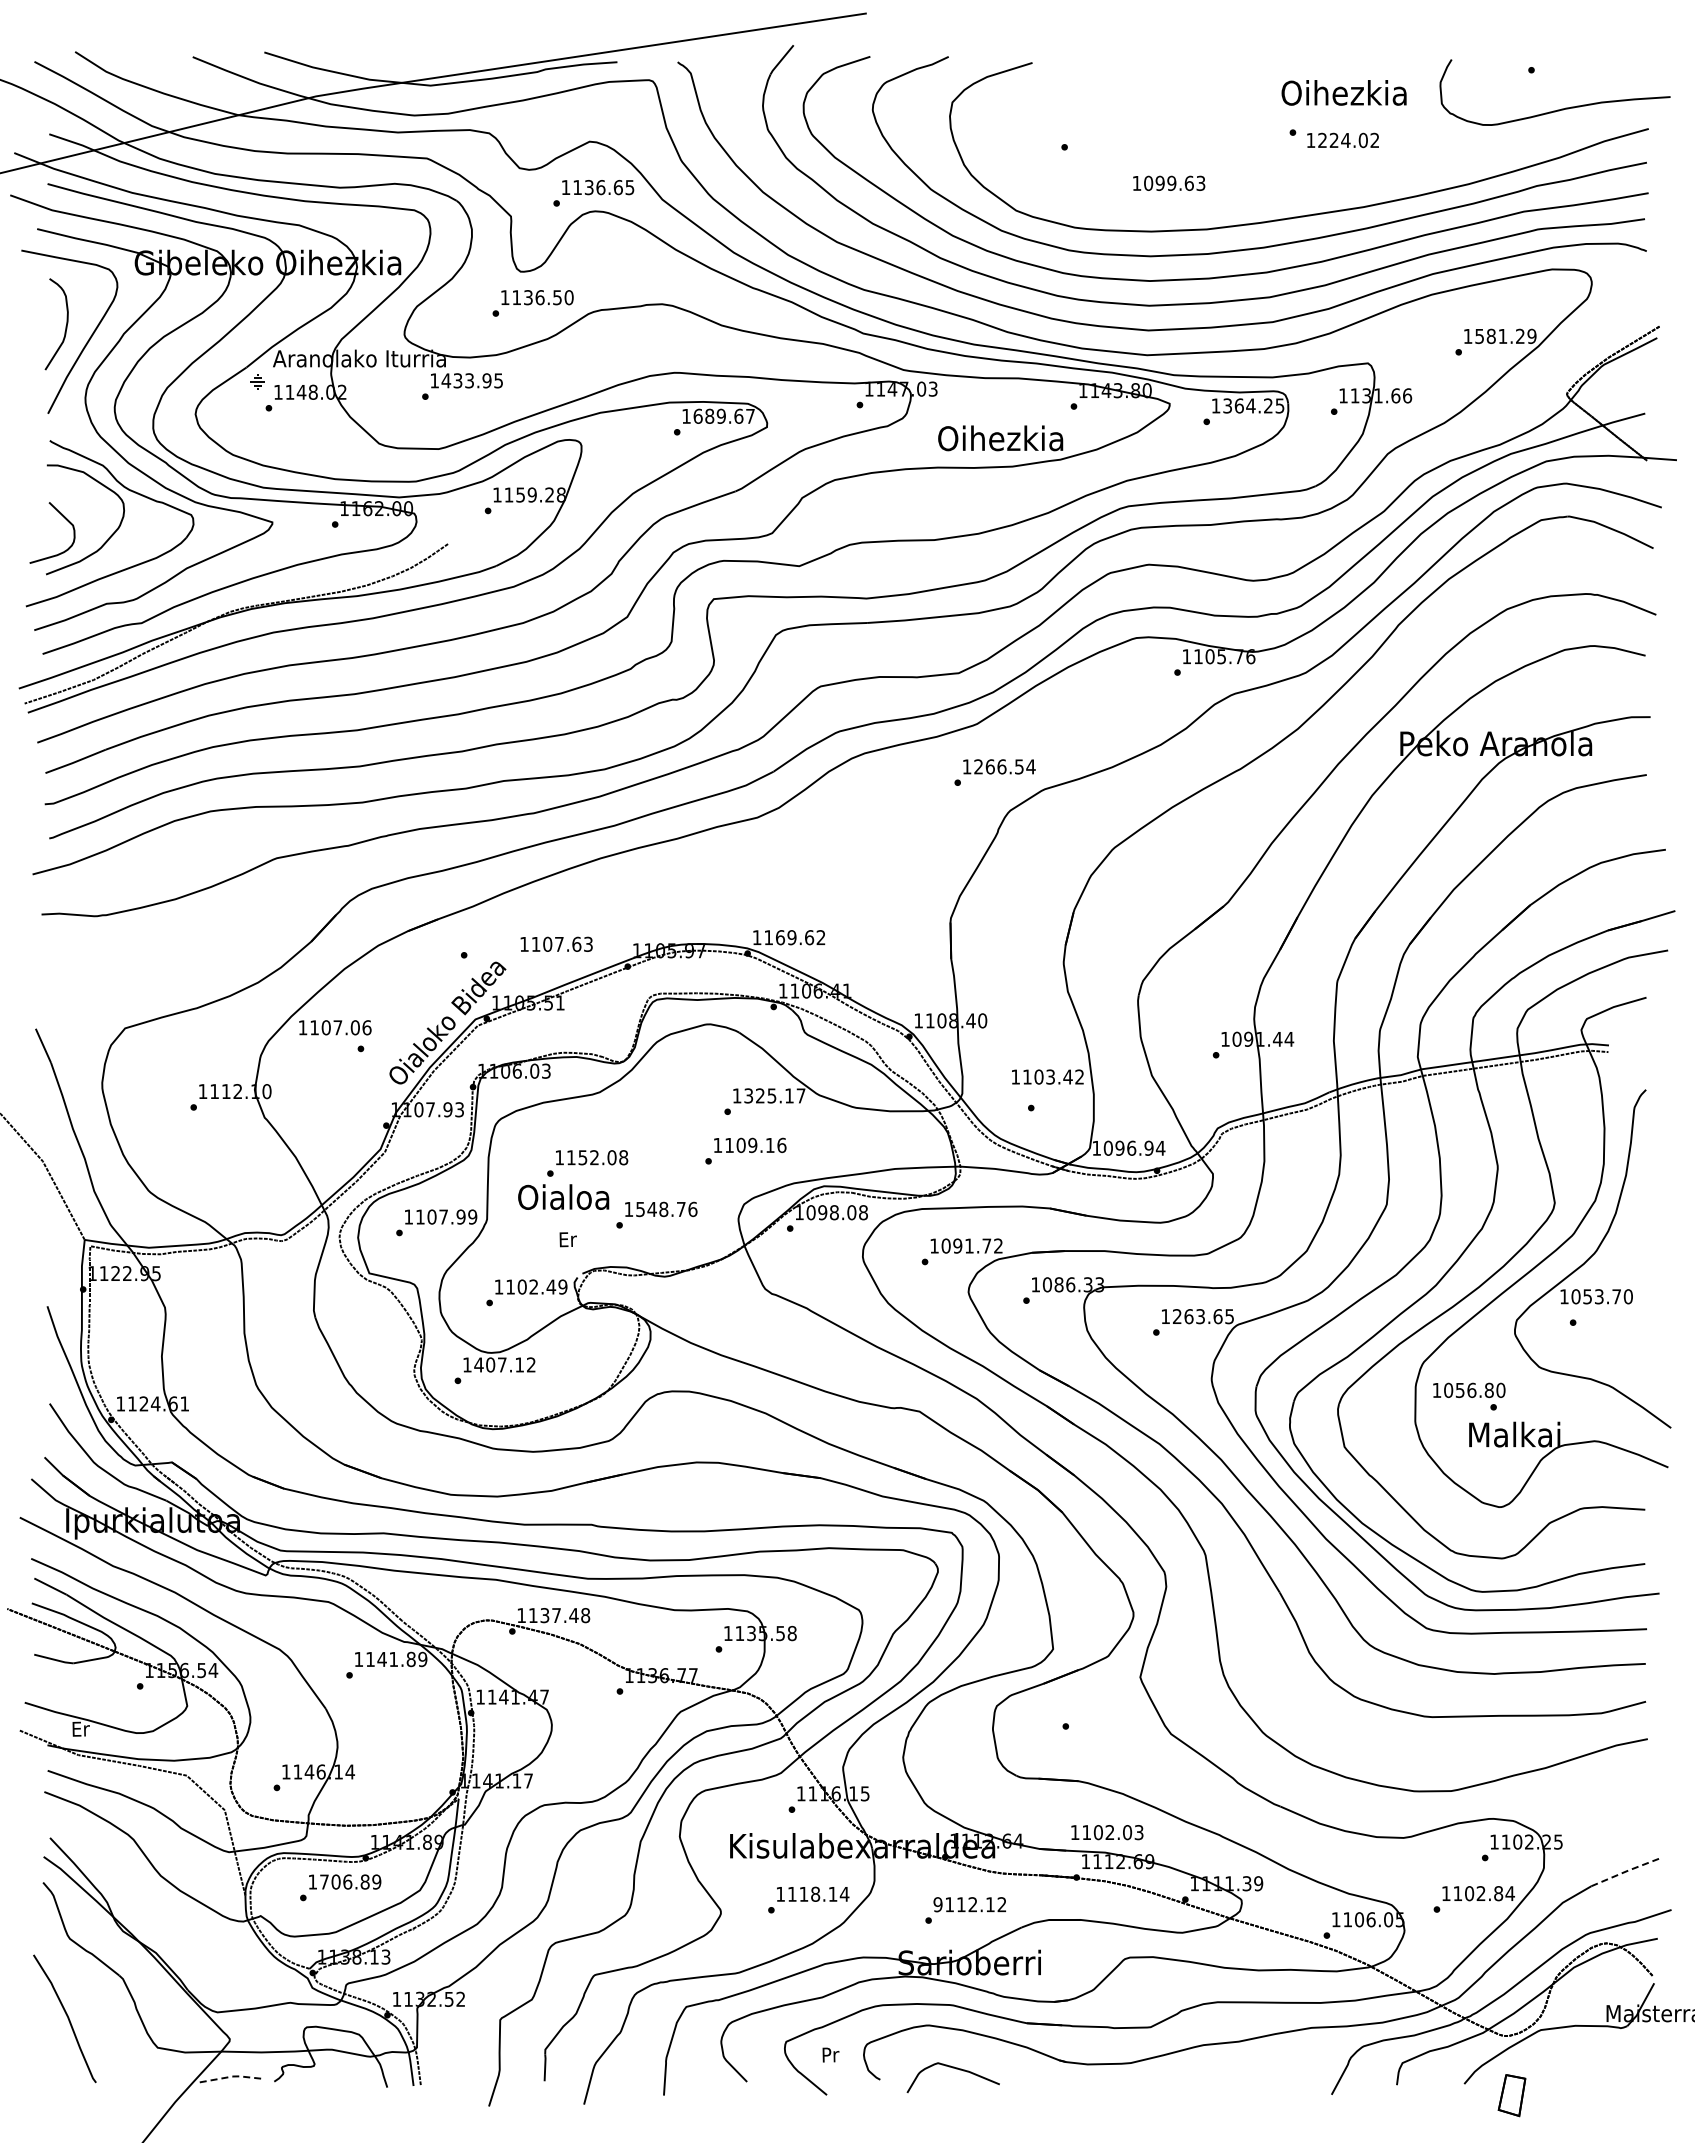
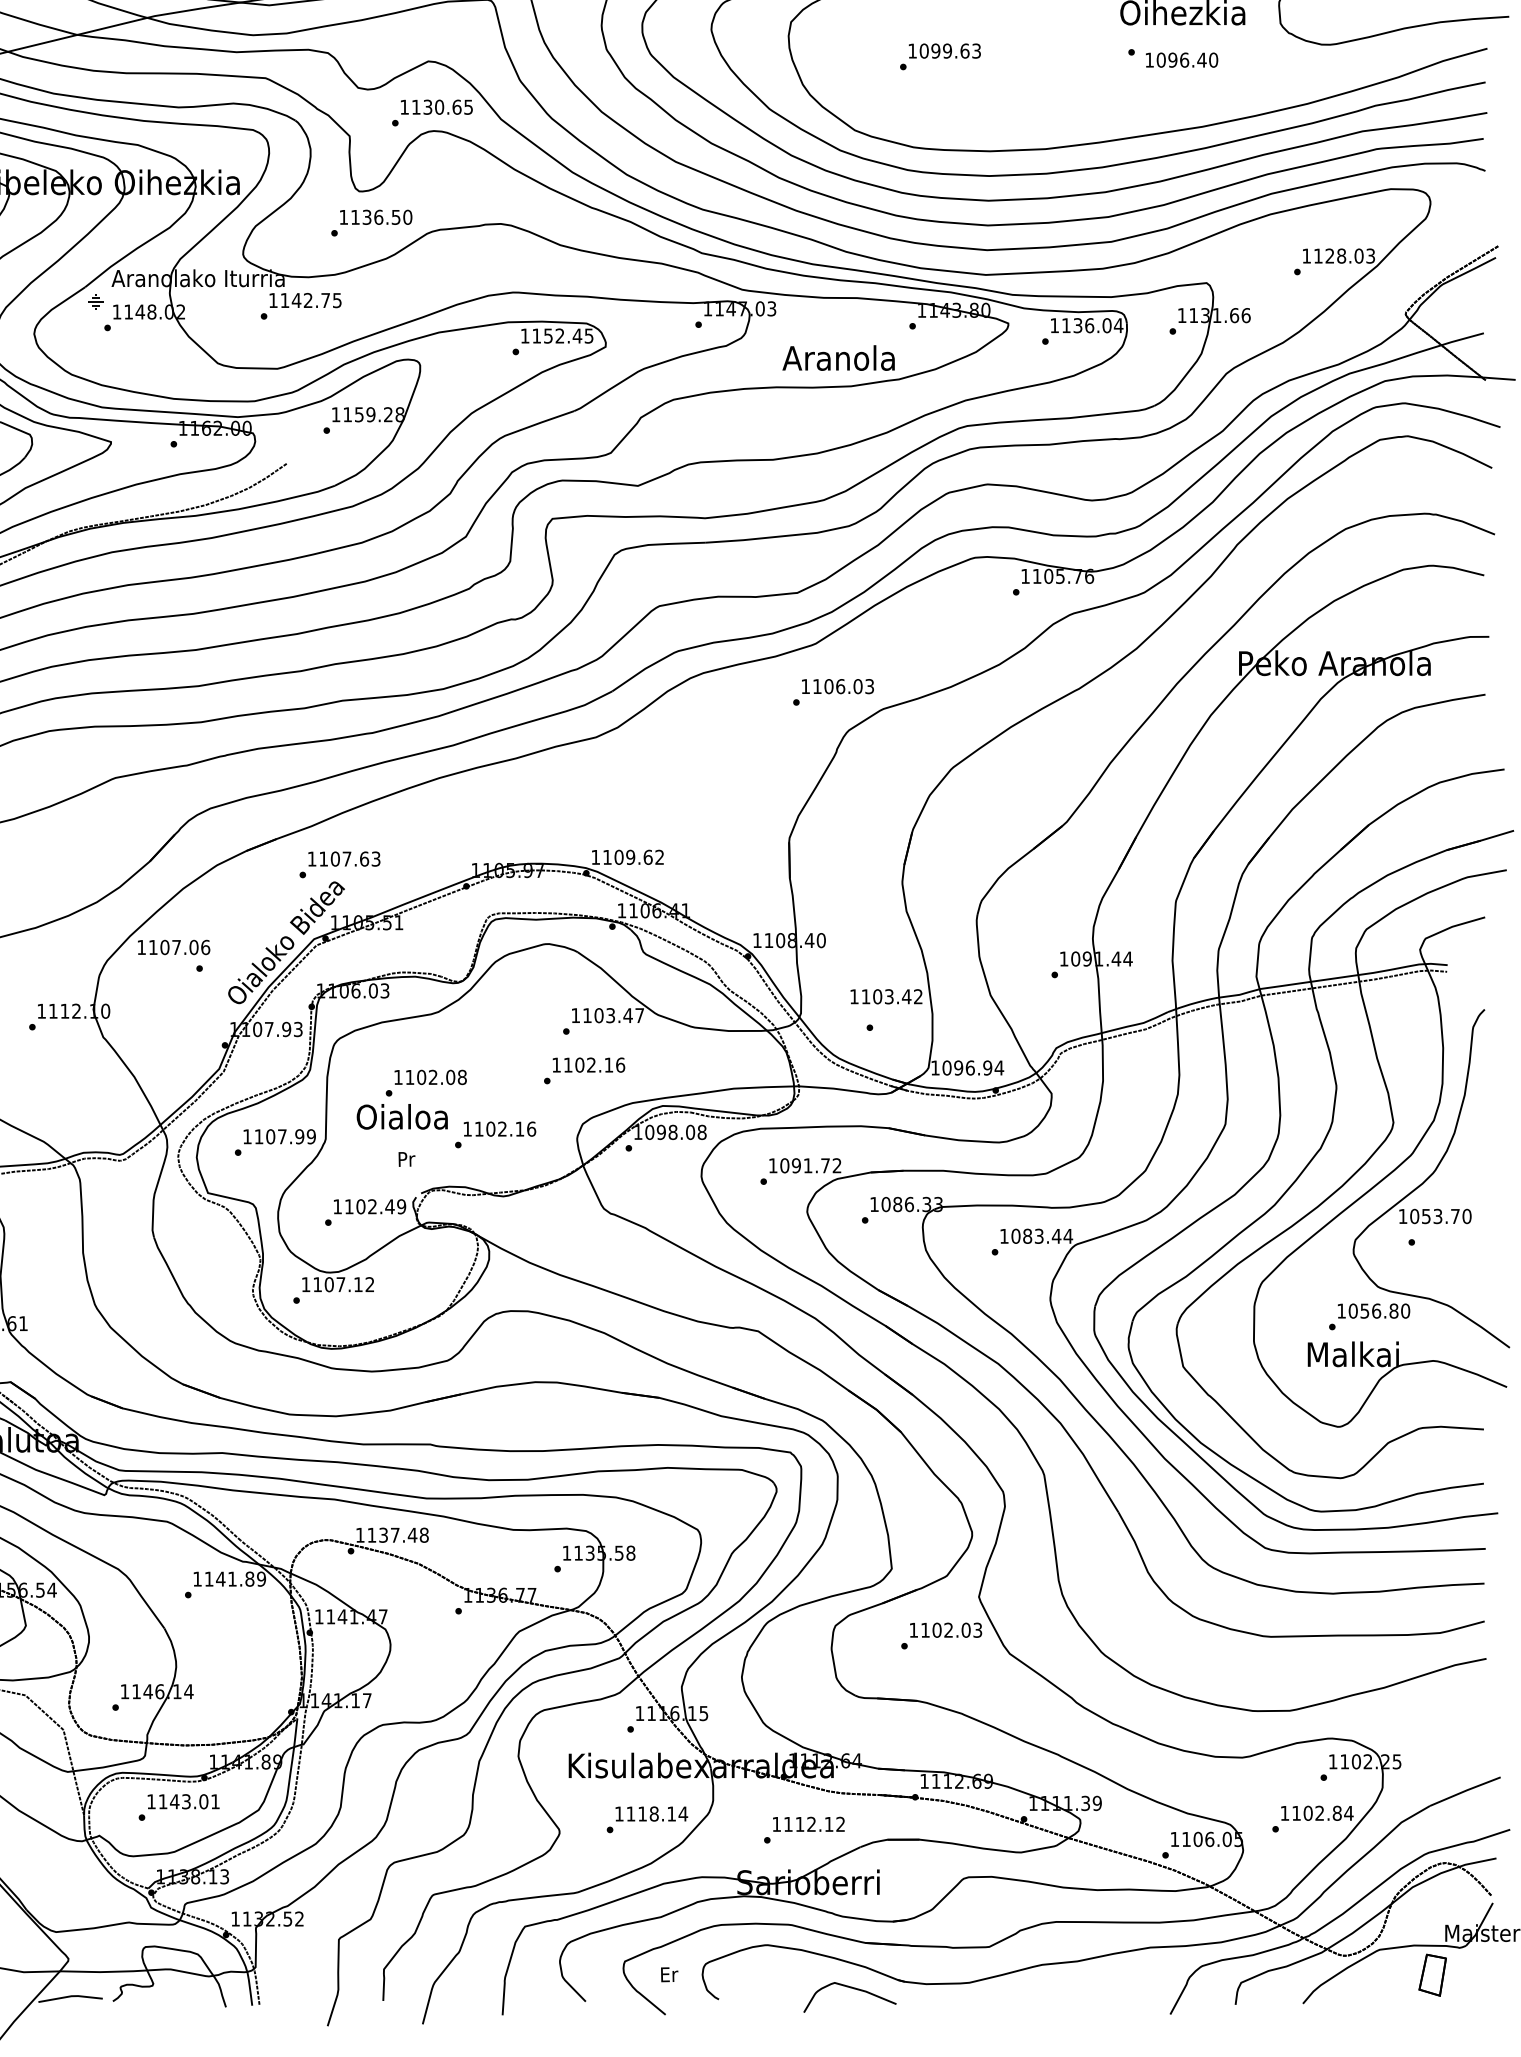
text: (1348, 140) -> (1187, 60), 1224.02 -> 1096.40
text: (1169, 182) -> (945, 50), moved
text: (600, 187) -> (439, 107), 1136.65 -> 1130.65
text: (1505, 336) -> (1344, 256), 1581.29 -> 1128.03
text: (466, 380) -> (305, 300), 1433.95 -> 1142.75
text: (1253, 405) -> (1092, 325), 1364.25 -> 1136.04
text: (723, 415) -> (562, 335), 1689.67 -> 1152.45
text: (1000, 438) -> (839, 358), Oihezkia -> Aranola
text: (1004, 766) -> (843, 686), 1266.54 -> 1106.03
text: (780, 937) -> (619, 857), 1169.62 -> 1109.62
text: (556, 943) -> (344, 858), moved
text: (769, 1095) -> (608, 1015), 1325.17 -> 1103.47
text: (752, 1145) -> (591, 1065), 1109.16 -> 1102.16
text: (582, 1157) -> (421, 1077), 1152.08 -> 1102.08
text: (660, 1209) -> (499, 1129), 1548.76 -> 1102.16
text: (567, 1239) -> (406, 1159), Er -> Pr
text: (1203, 1316) -> (1042, 1236), 1263.65 -> 1083.44
text: (478, 1364) -> (317, 1284), 1407.12 -> 1107.12
text: (1469, 1389) -> (1374, 1310), moved
text: (1107, 1832) -> (946, 1630), moved
line: (1627, 1871) -> (1466, 1791), dashed -> solid
text: (350, 1881) -> (189, 1801), 1706.89 -> 1143.01
text: (937, 1904) -> (776, 1824), 9112.12 -> 1112.12
text: (830, 2054) -> (669, 1974), Pr -> Er
curve: (956, 2069) -> (853, 1989), moved
line: (232, 2076) -> (71, 1996), dashed -> solid
part: (1511, 2095) -> (1432, 1975), moved

